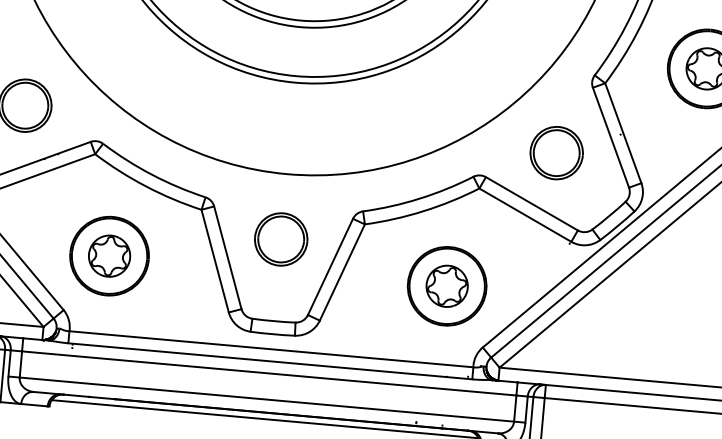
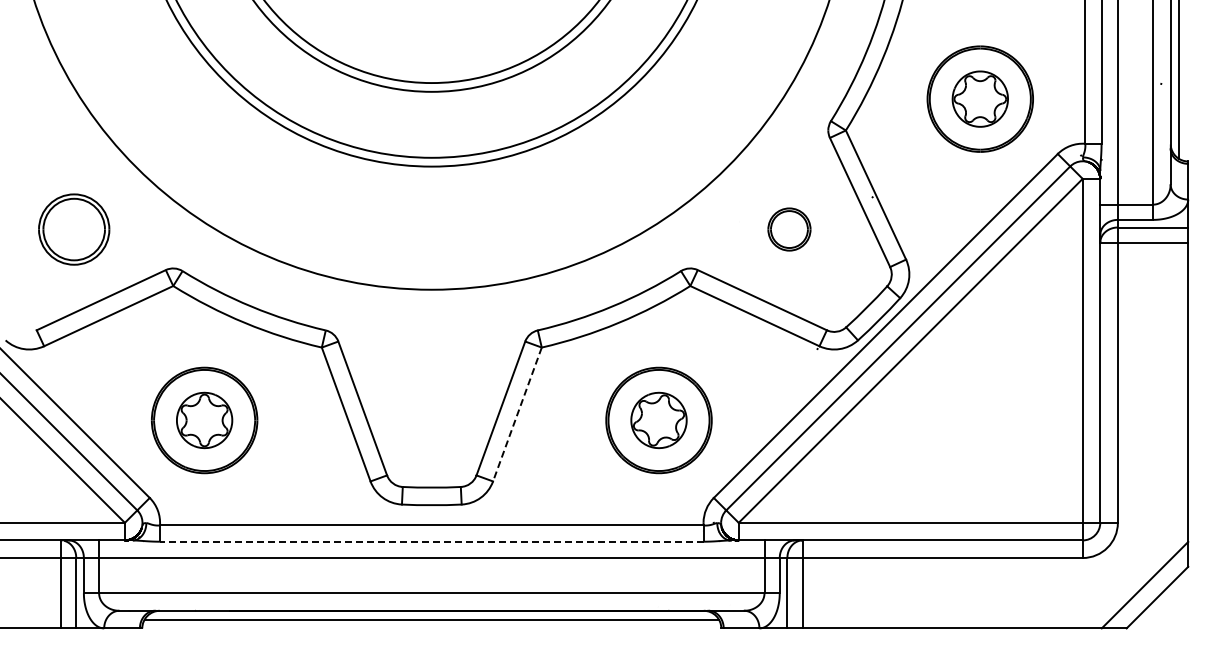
part: (556, 153) -> (789, 229), size x0.6
part: (280, 239) -> (431, 377), removed
line: (342, 272) -> (517, 414), solid -> dashed
line: (270, 361) -> (431, 541), solid -> dashed

